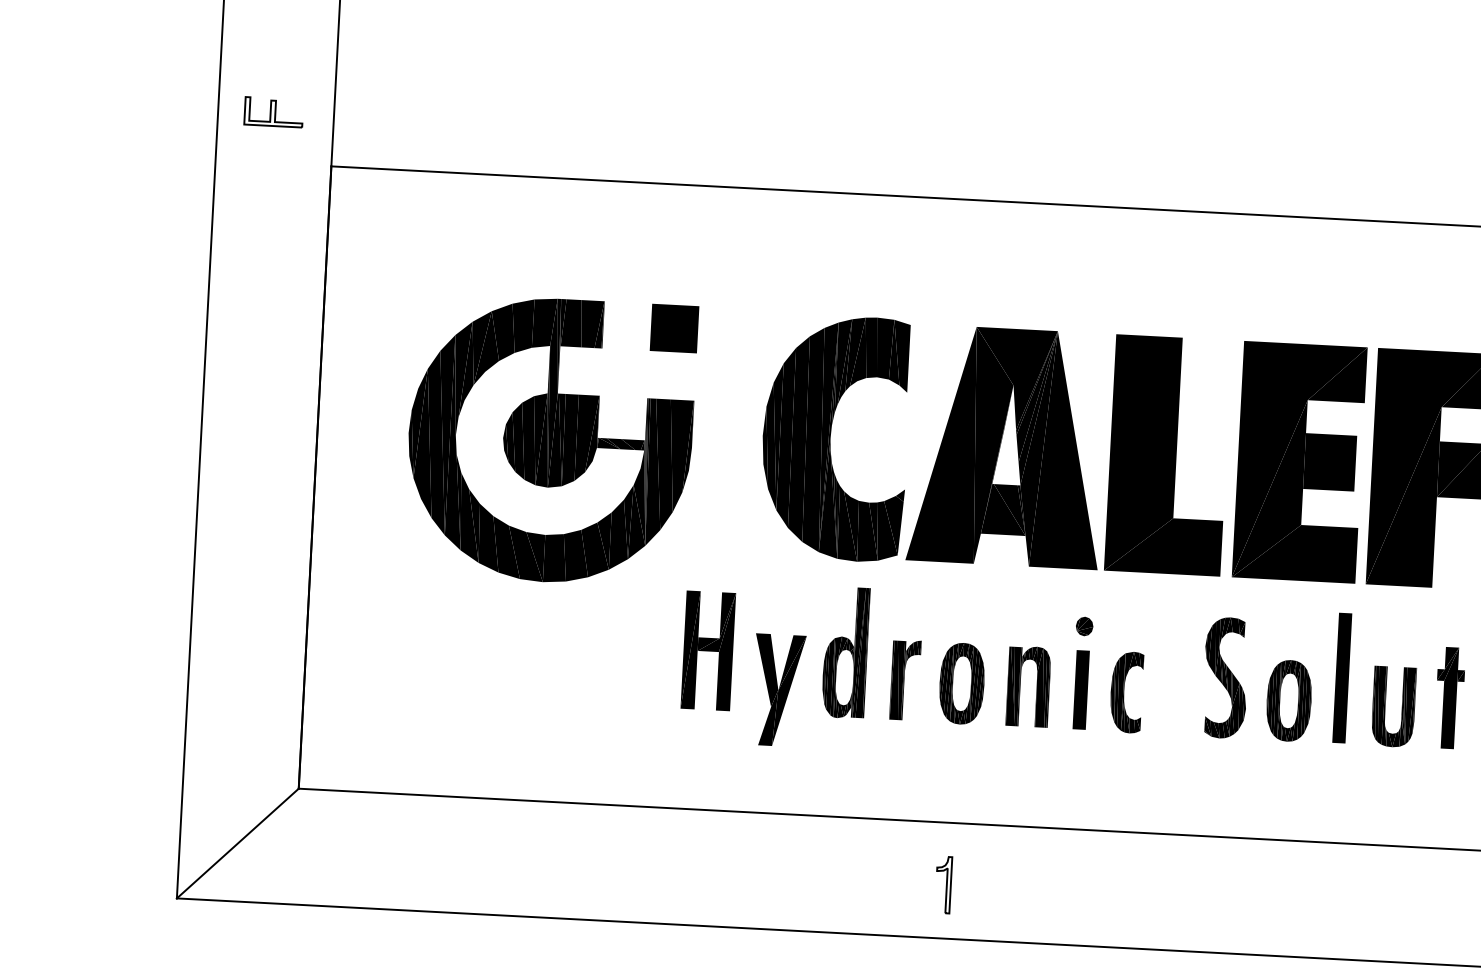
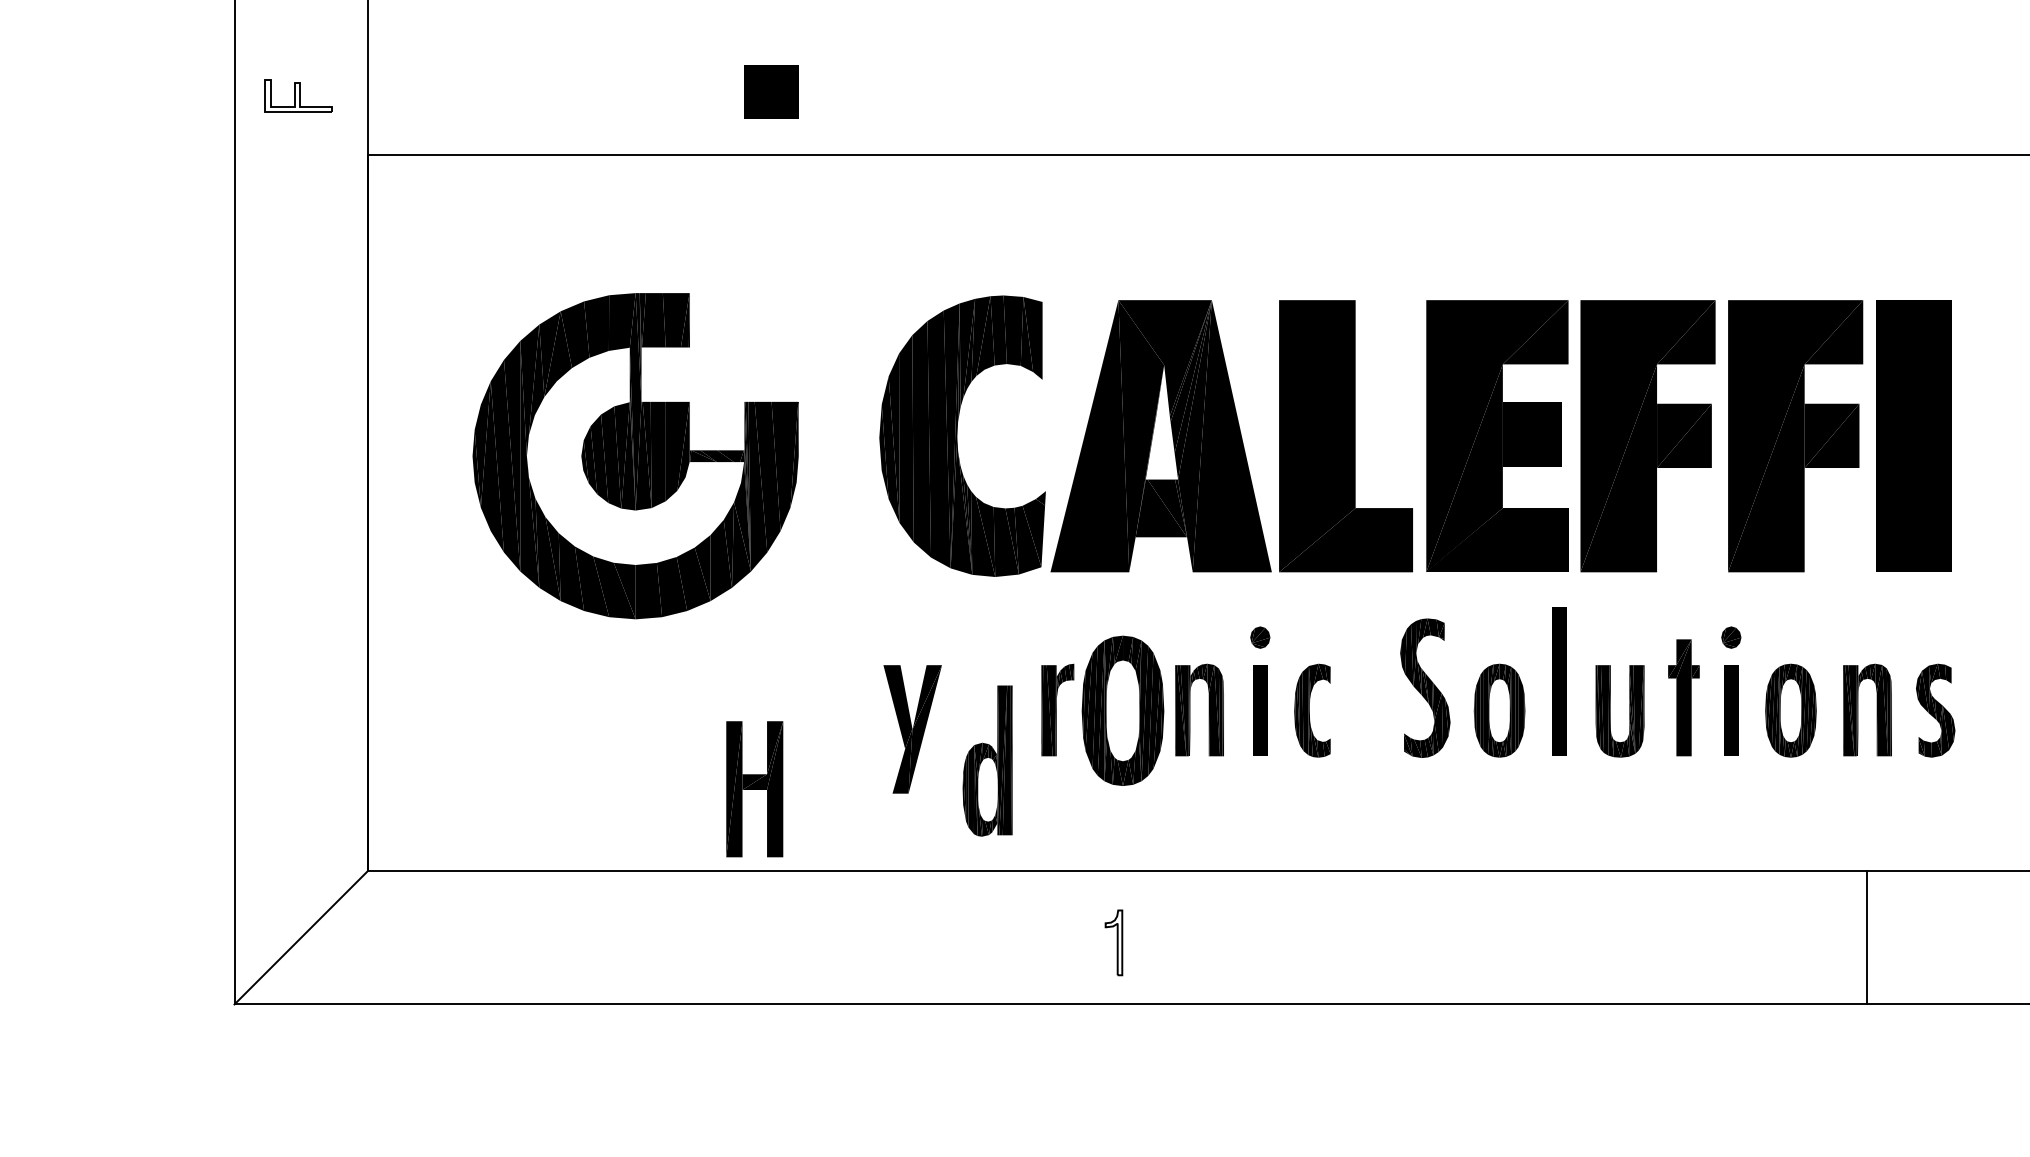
part: (674, 327) -> (771, 91), moved
part: (708, 651) -> (754, 789), moved
part: (845, 652) -> (987, 760), moved
part: (961, 683) -> (1122, 710), size x1.6

